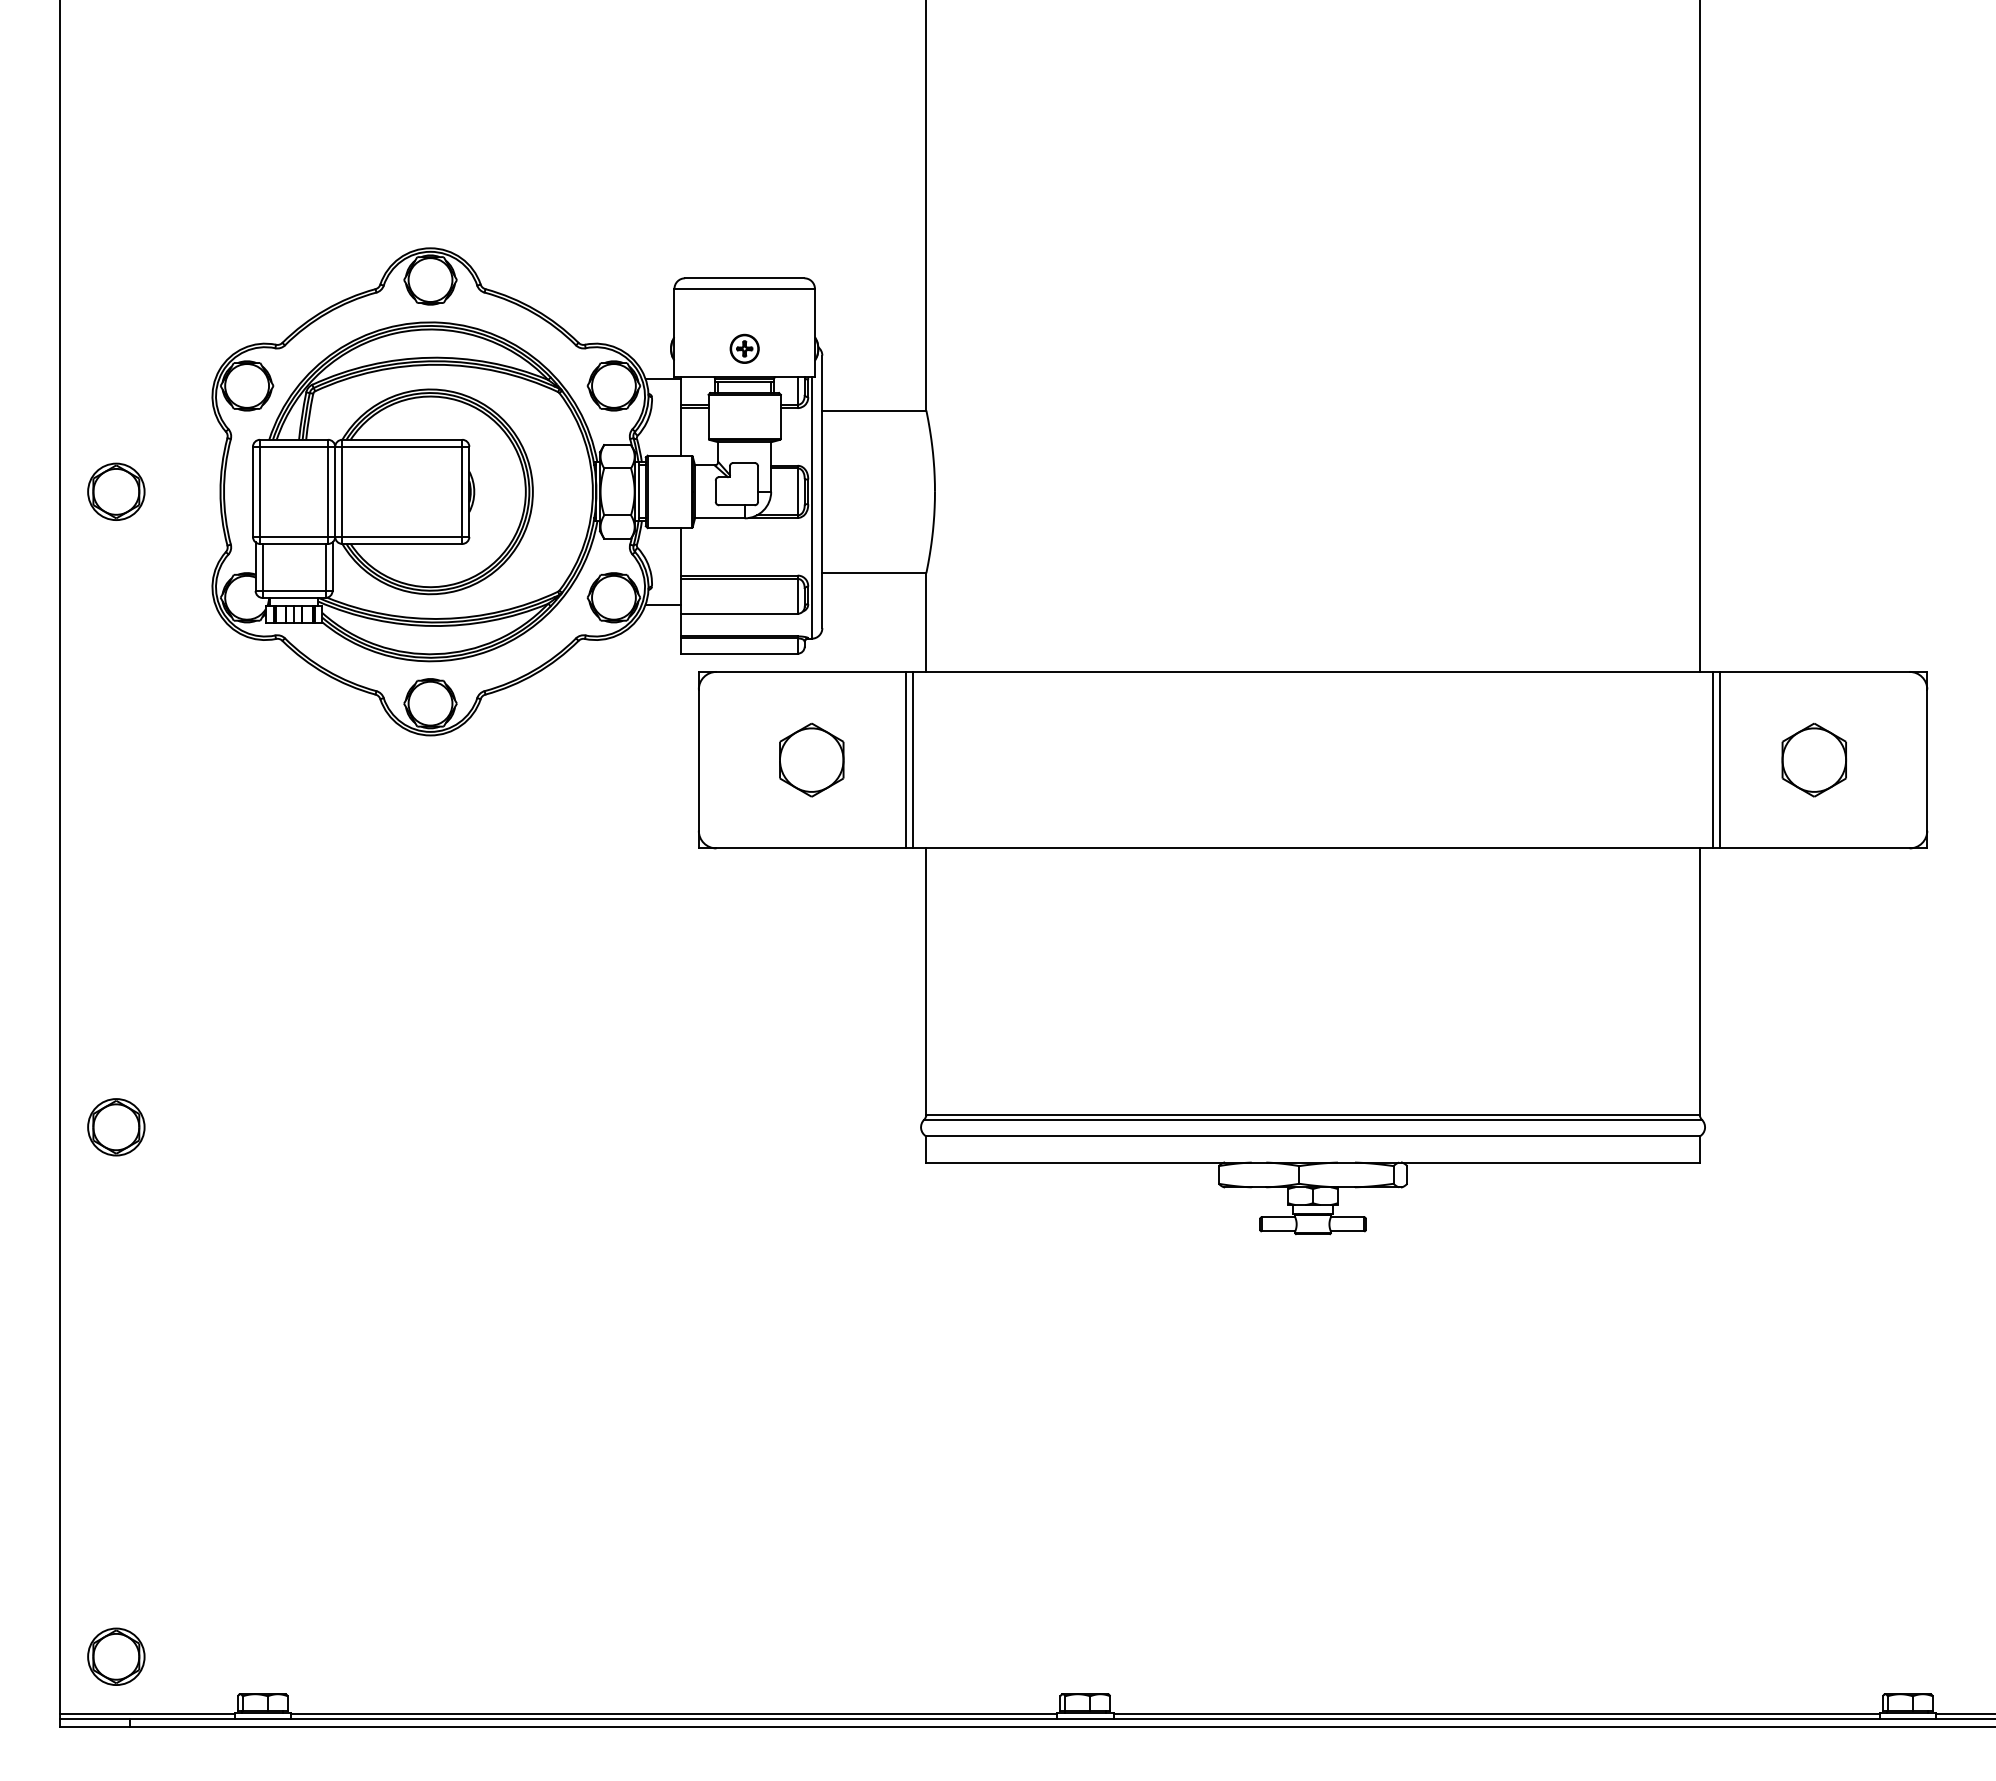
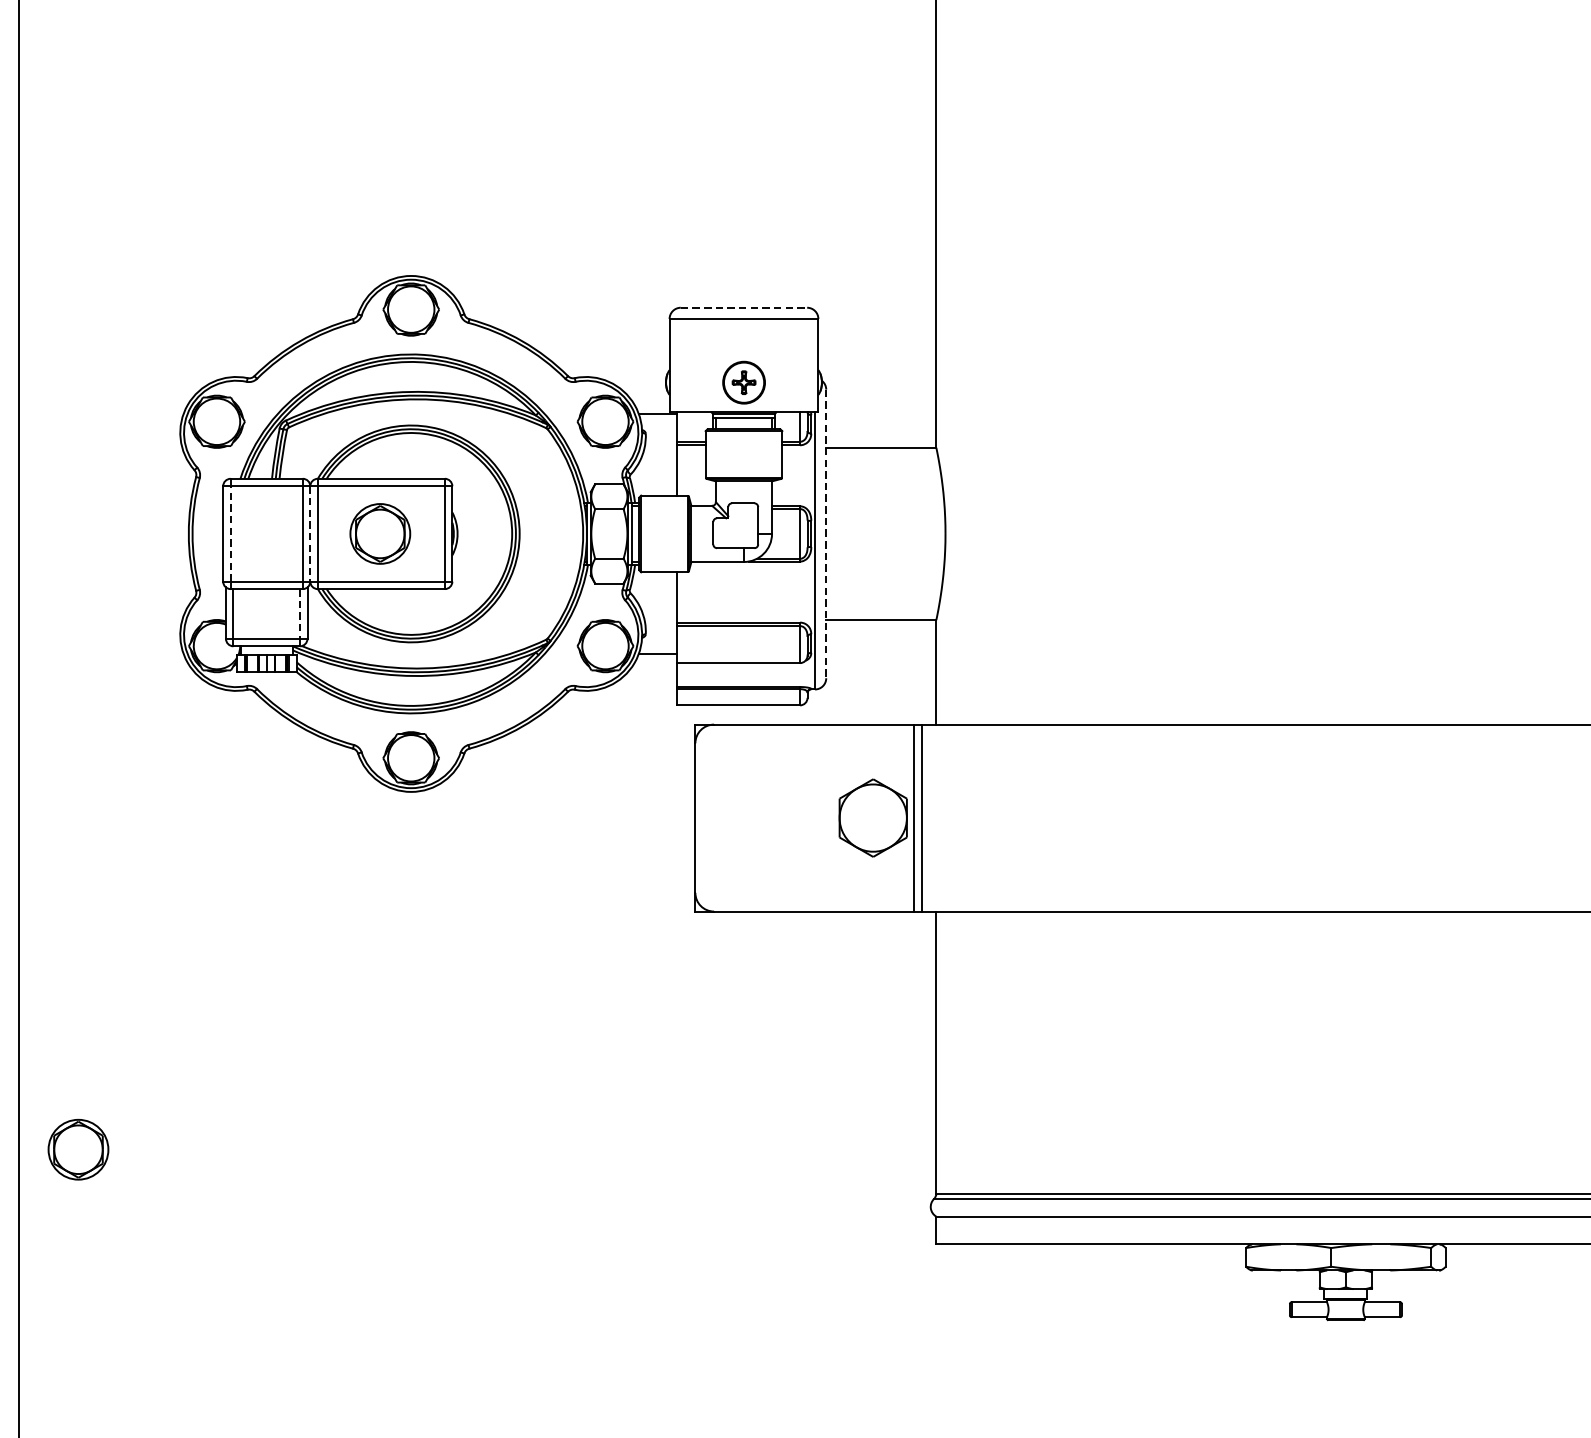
line: (744, 278) -> (743, 307), solid -> dashed
part: (744, 348) -> (743, 382), size x1.4
part: (116, 491) -> (380, 533), moved
line: (260, 491) -> (231, 533), solid -> dashed
line: (335, 492) -> (310, 534), solid -> dashed
line: (822, 492) -> (826, 534), solid -> dashed
line: (325, 567) -> (300, 614), solid -> dashed
part: (811, 759) -> (872, 817), moved
part: (116, 1127) -> (78, 1149), moved

